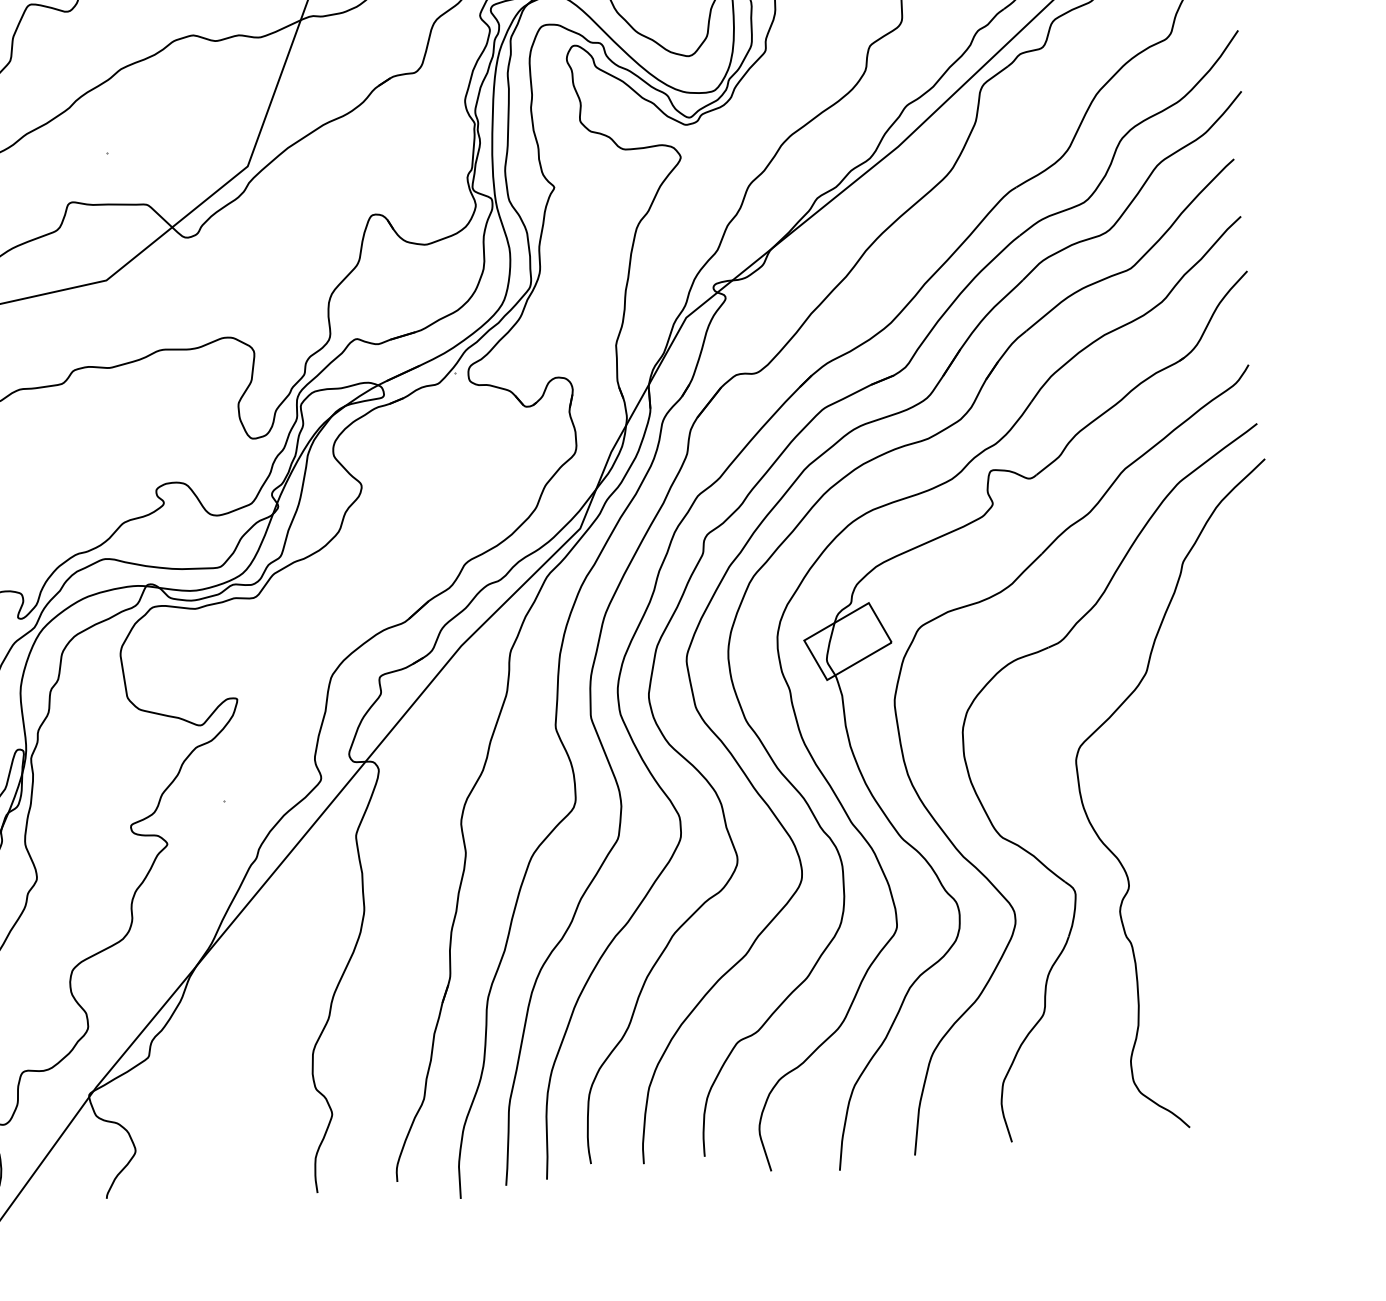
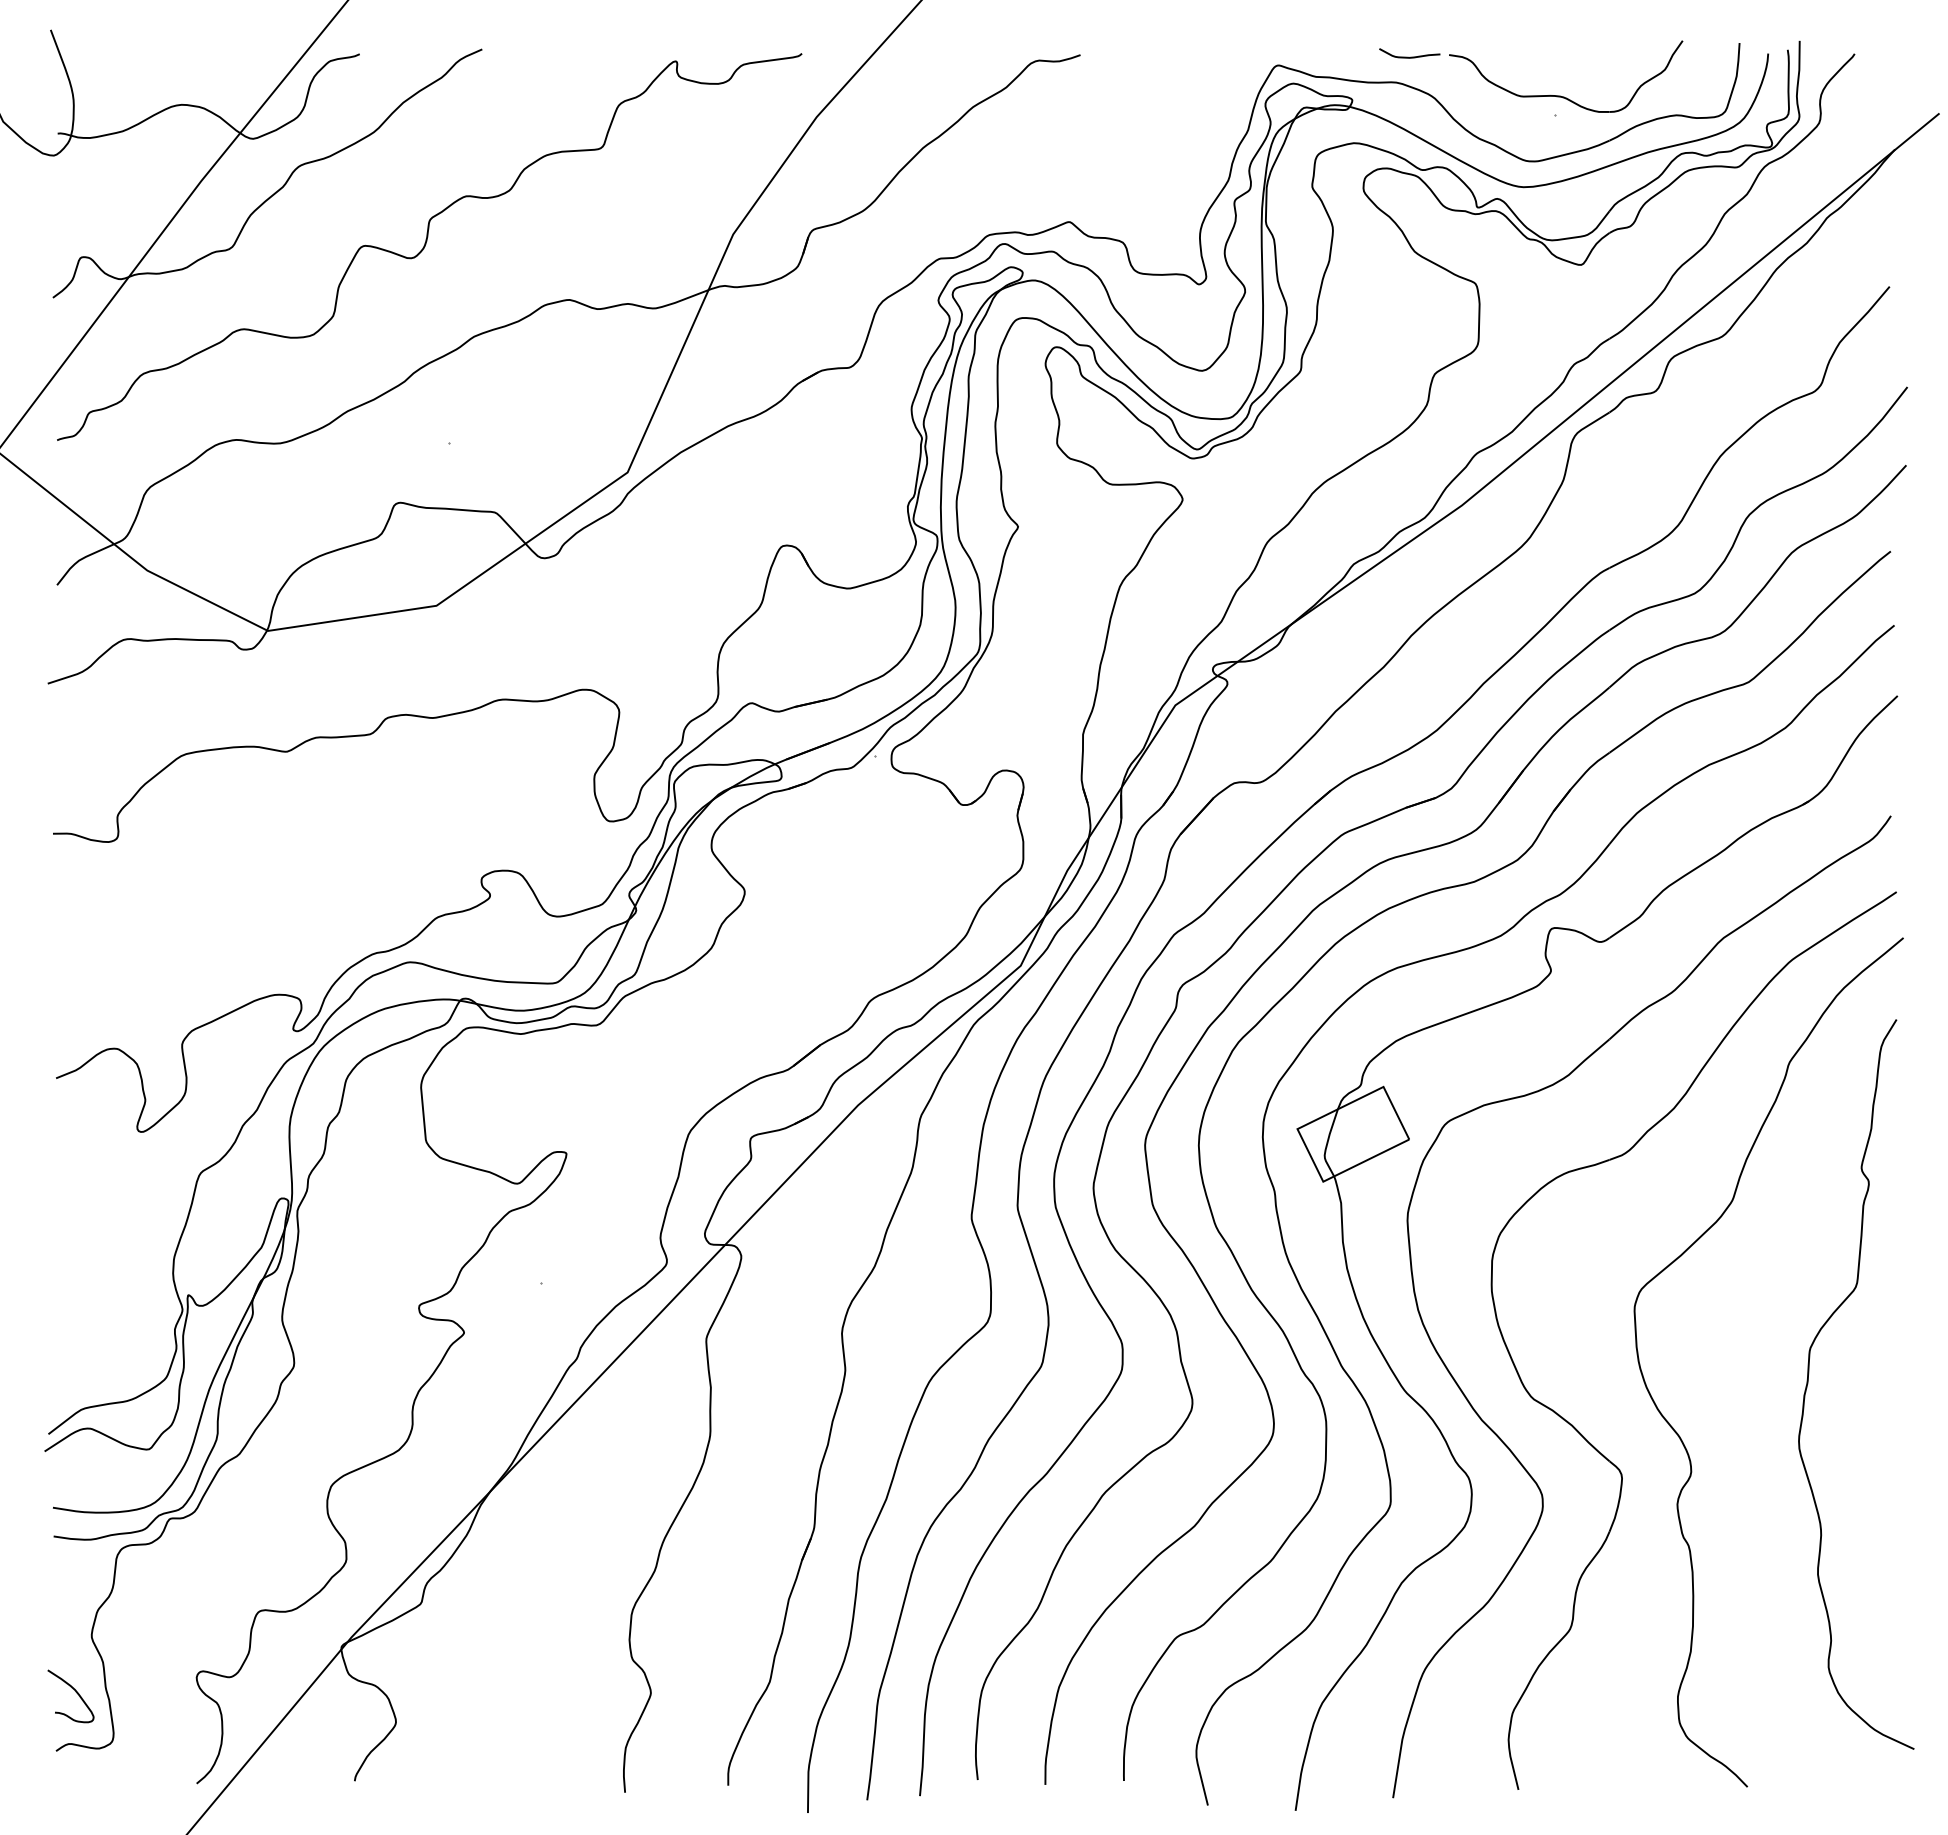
curve: (1215, 811) -> (1808, 1384), added

